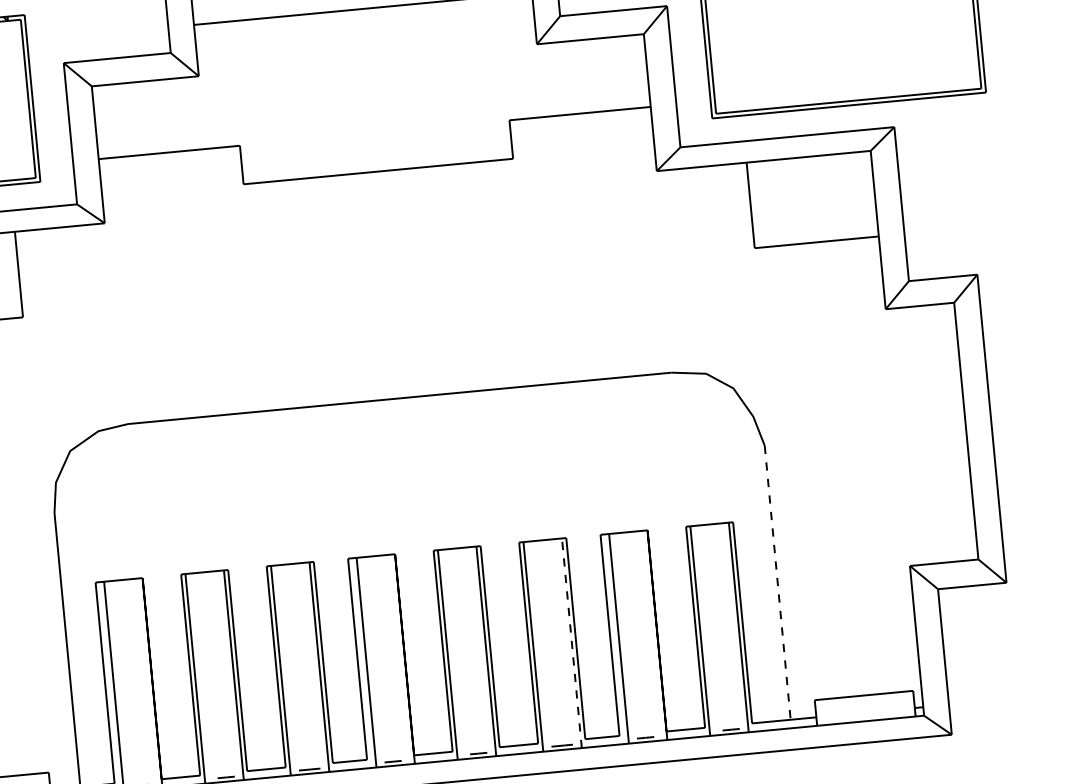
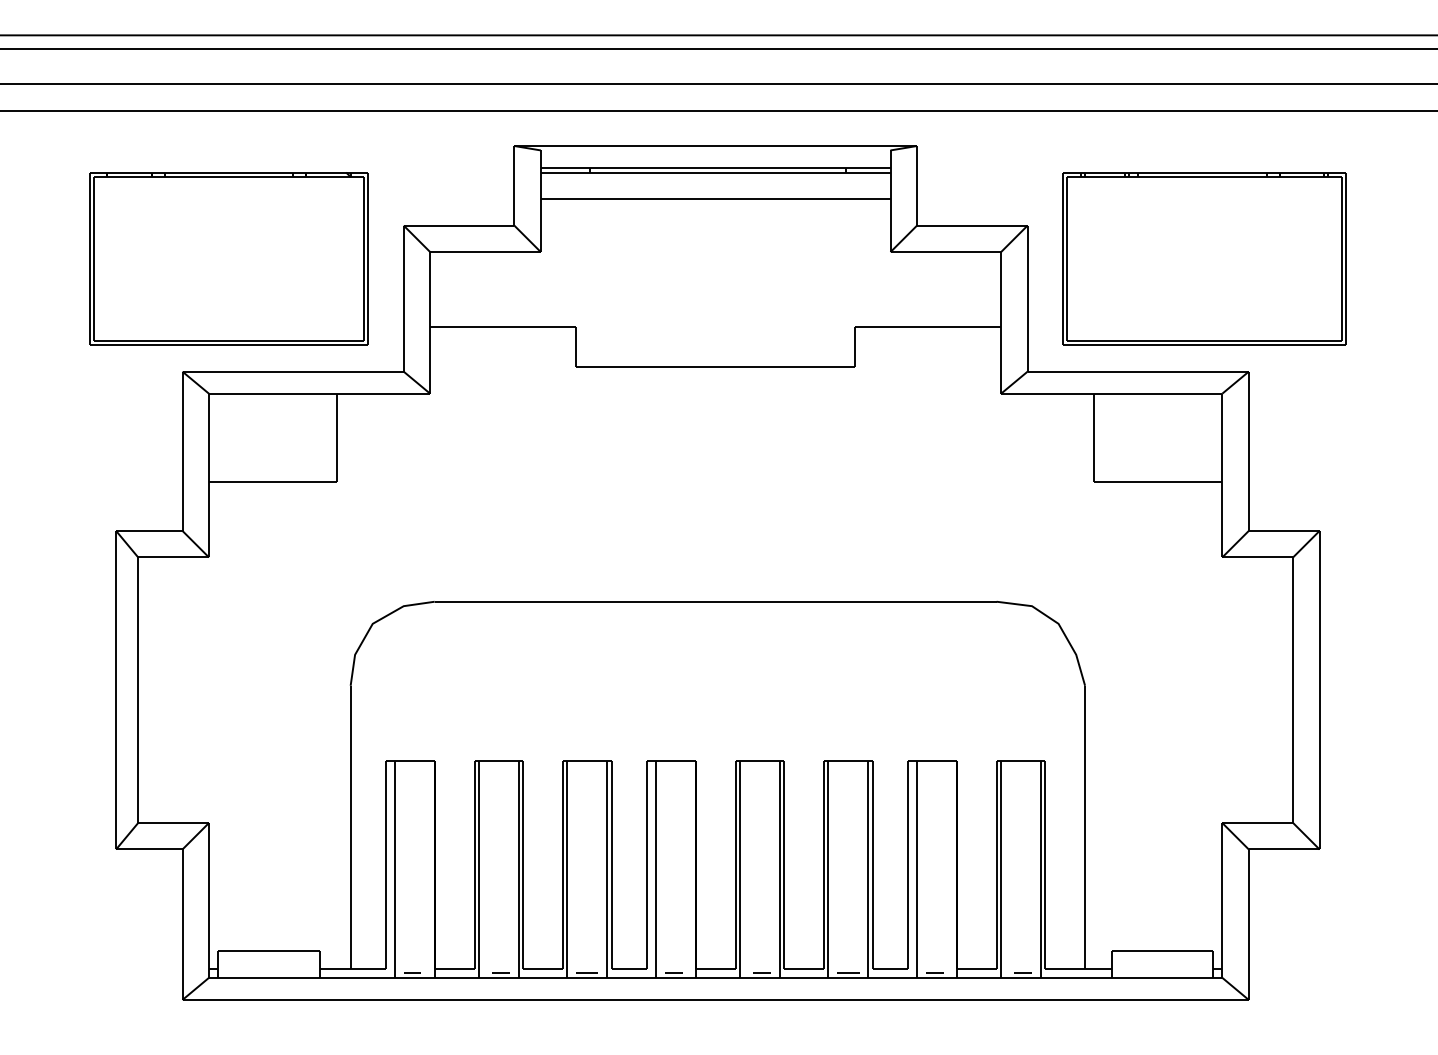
line: (778, 582) -> (1085, 827), dashed -> solid
line: (572, 642) -> (868, 868), dashed -> solid

